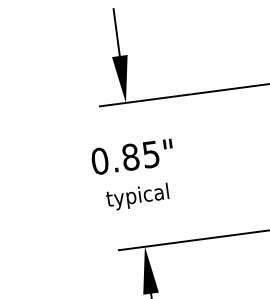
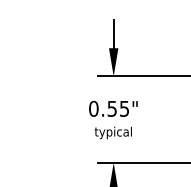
text: (131, 156) -> (112, 108), 0.85" -> 0.55"

